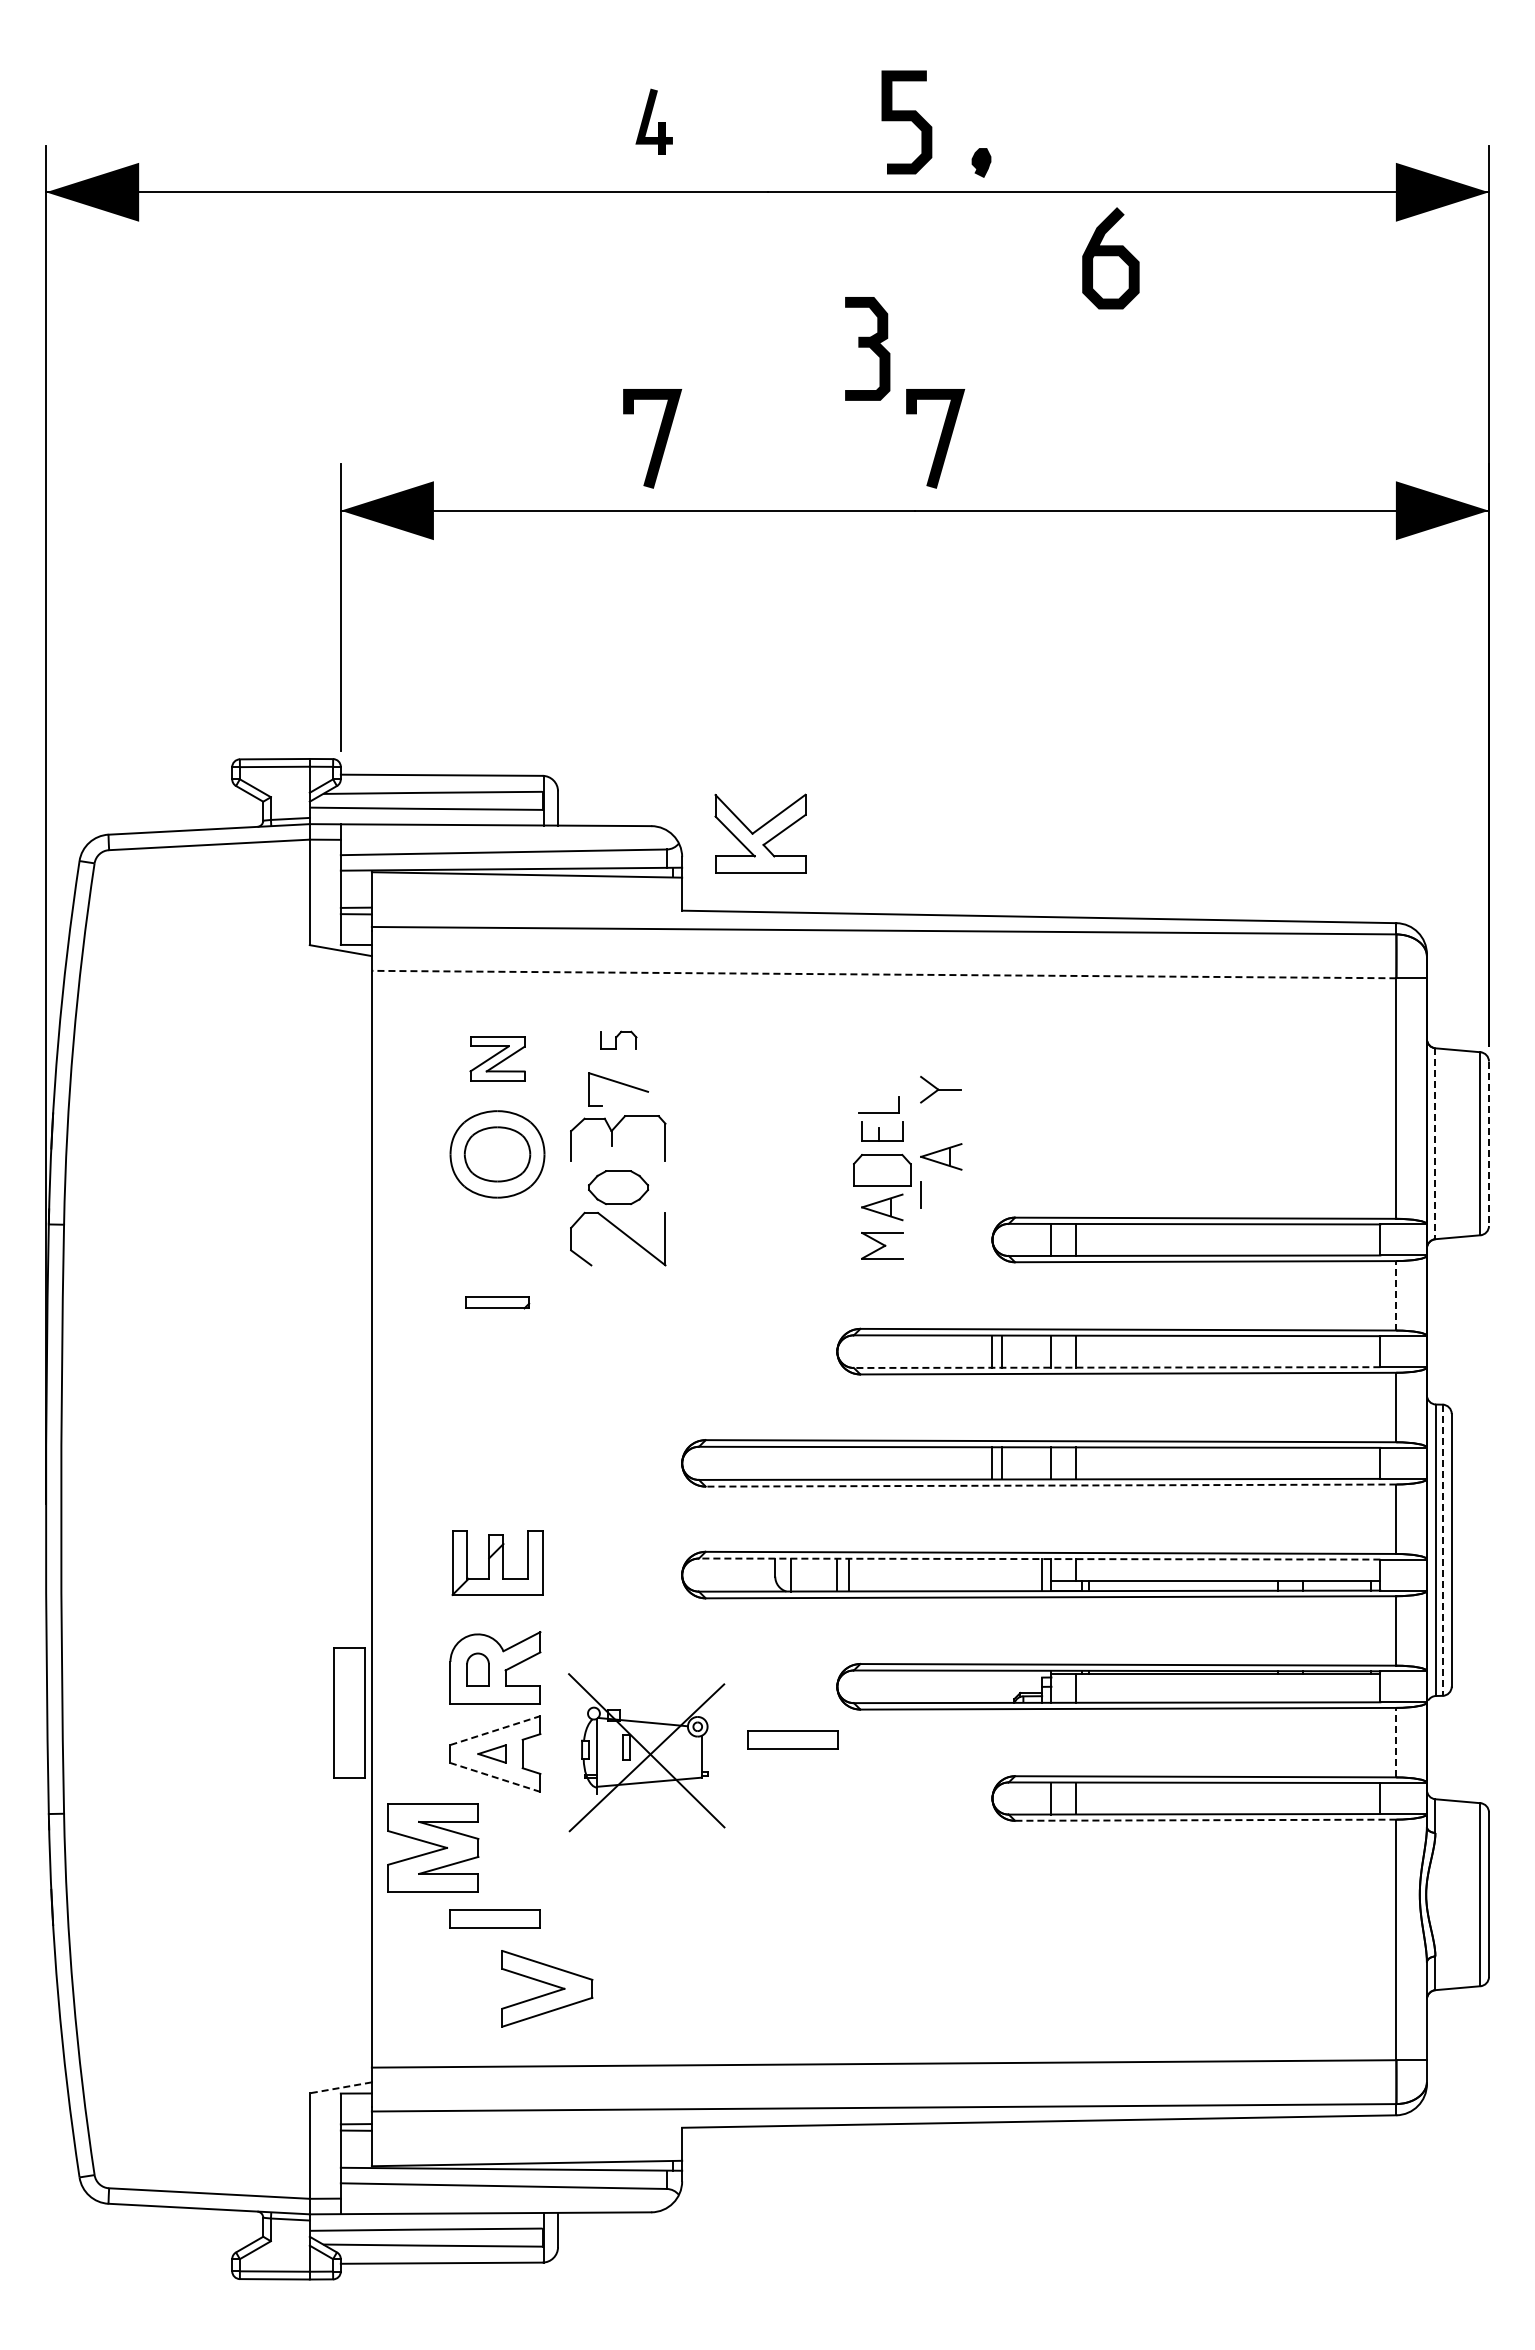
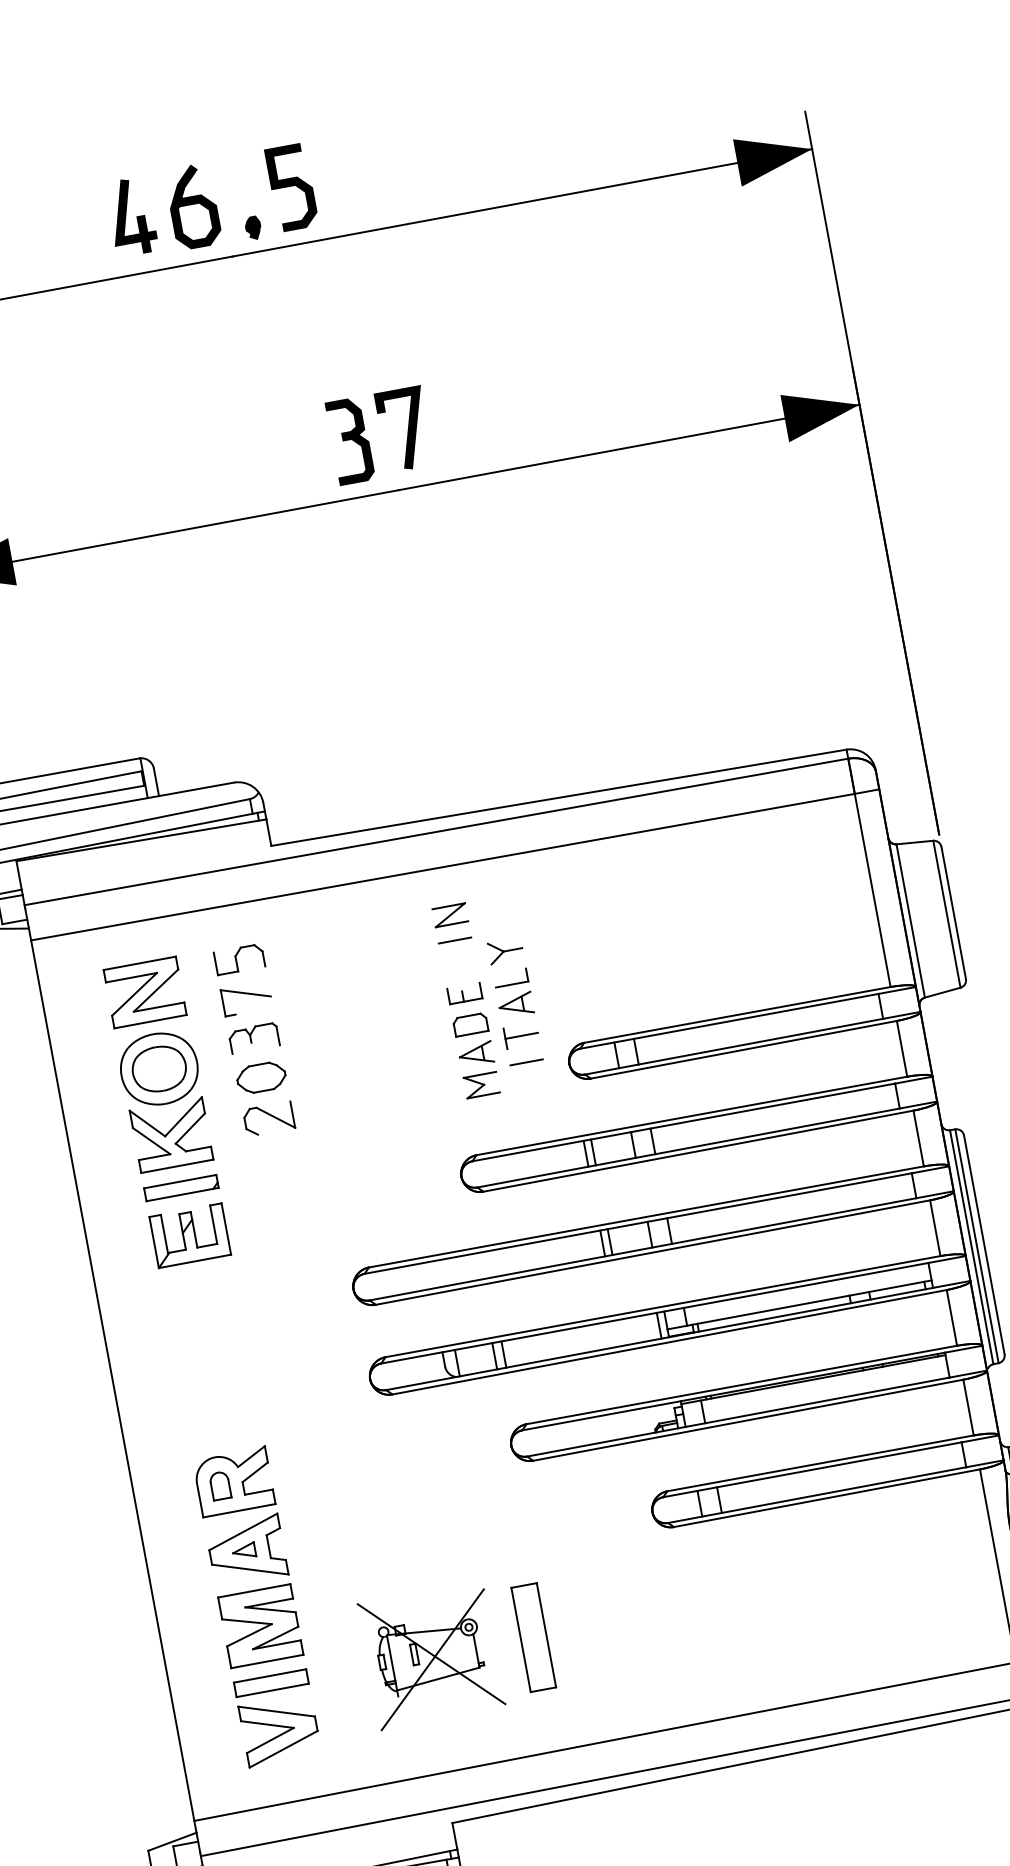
part: (653, 121) -> (130, 216), size x1.43
curve: (906, 121) -> (291, 186), moved
part: (981, 162) -> (253, 227), moved
curve: (1110, 256) -> (192, 205), moved
part: (867, 348) -> (350, 440), moved
line: (656, 438) -> (180, 470), removed
part: (760, 833) -> (171, 1134), moved
line: (883, 974) -> (442, 867), dashed -> solid
part: (882, 1033) -> (450, 914), added
part: (618, 1039) -> (239, 958), size x1.67
part: (497, 1058) -> (145, 992), size x1.67
line: (882, 1065) -> (455, 940), added
part: (878, 1112) -> (511, 983), moved
part: (618, 1138) -> (254, 1038), size x0.62
line: (1435, 1144) -> (910, 921), dashed -> solid
line: (1488, 1144) -> (953, 913), dashed -> solid
part: (882, 1170) -> (470, 1024), size x0.71
line: (941, 1195) -> (521, 1036), added
line: (941, 1228) -> (526, 1062), added
part: (618, 1238) -> (268, 1118), size x0.62
line: (1396, 1295) -> (902, 1048), dashed -> solid
part: (497, 1302) -> (181, 1187), size x1.43
line: (1116, 1367) -> (687, 1148), dashed -> solid
line: (1050, 1485) -> (652, 1252), dashed -> solid
line: (1442, 1550) -> (976, 1246), dashed -> solid
line: (1039, 1559) -> (654, 1313), dashed -> solid
part: (497, 1562) -> (190, 1235), moved
part: (349, 1712) -> (533, 1637), moved
line: (495, 1730) -> (243, 1531), dashed -> solid
part: (792, 1739) -> (483, 1494), removed
line: (1396, 1742) -> (968, 1407), dashed -> solid
part: (646, 1752) -> (431, 1655), moved
line: (494, 1777) -> (249, 1569), dashed -> solid
line: (1205, 1820) -> (826, 1498), dashed -> solid
part: (433, 1847) -> (260, 1625), moved
part: (547, 1988) -> (280, 1730), moved
line: (340, 2087) -> (172, 1841), dashed -> solid

